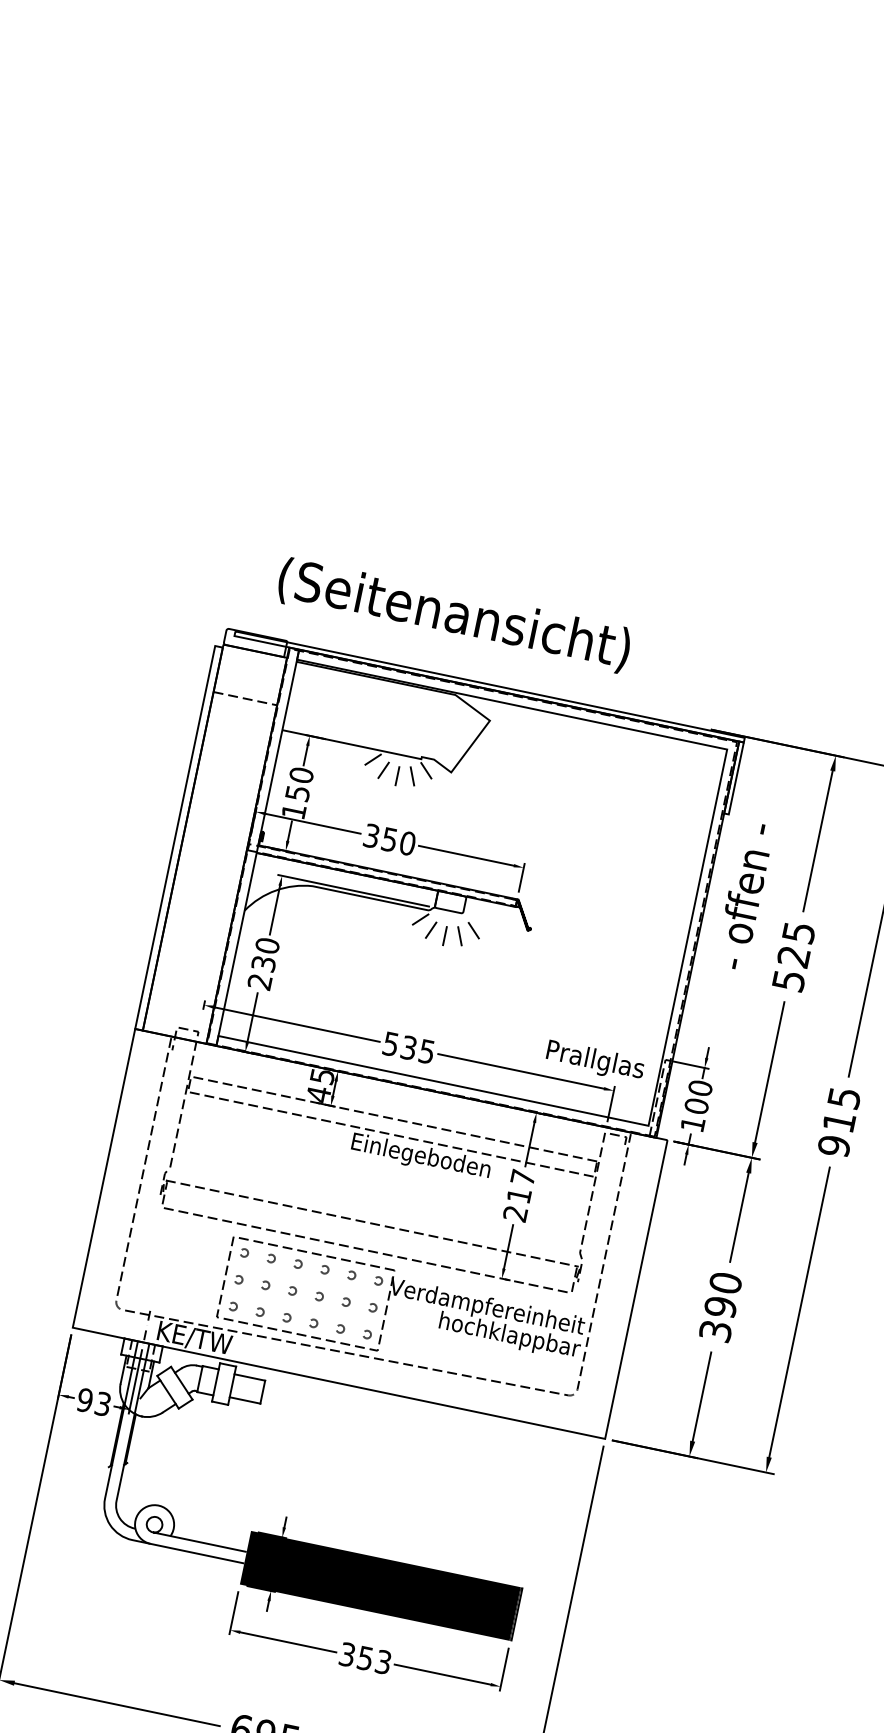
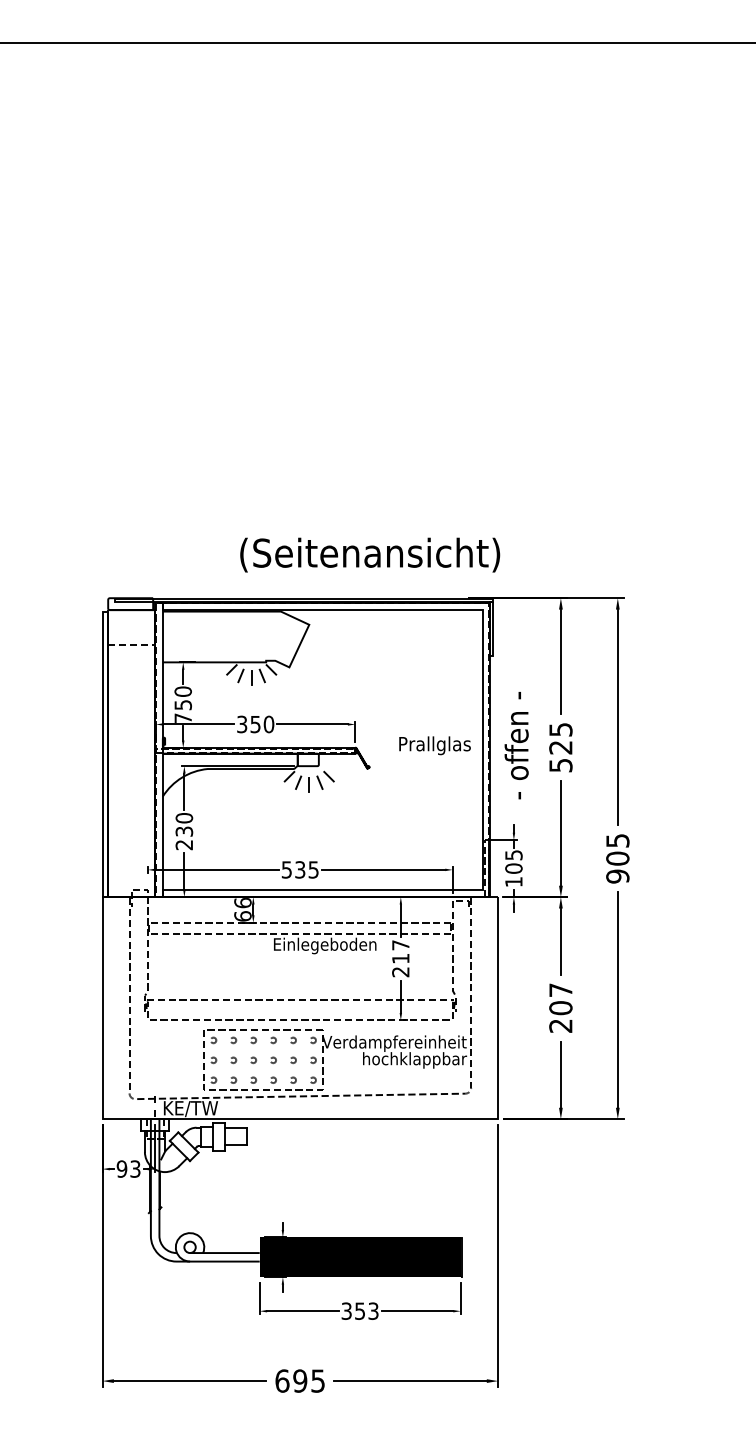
text: (454, 614) -> (370, 554), moved
text: (293, 809) -> (182, 717), 150 -> 750
text: (744, 895) -> (516, 745), moved
text: (594, 1060) -> (434, 745), moved
text: (320, 1084) -> (242, 909), 45 -> 66
text: (699, 1088) -> (513, 855), 100 -> 105
text: (838, 1121) -> (617, 858), 915 -> 905
text: (720, 1306) -> (560, 1007), 390 -> 207

